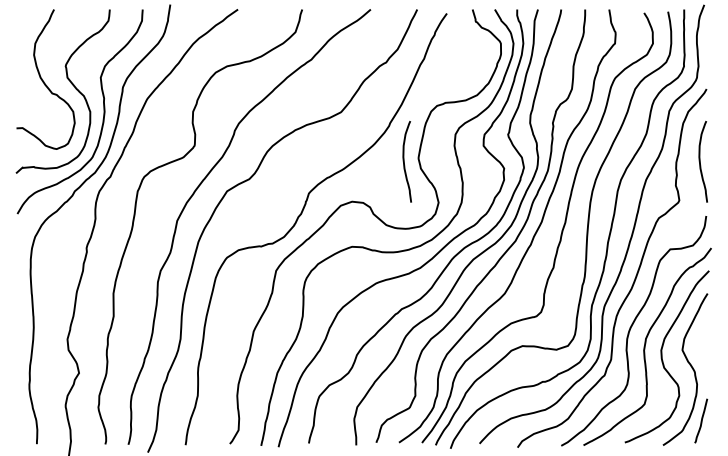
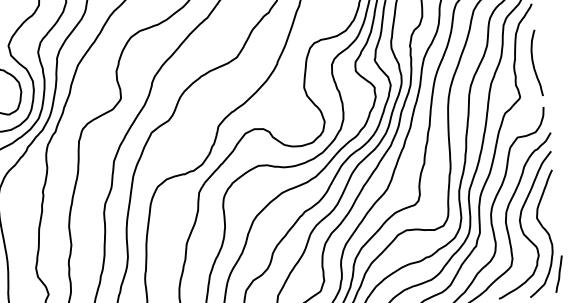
curve: (404, 161) -> (293, 91), removed

